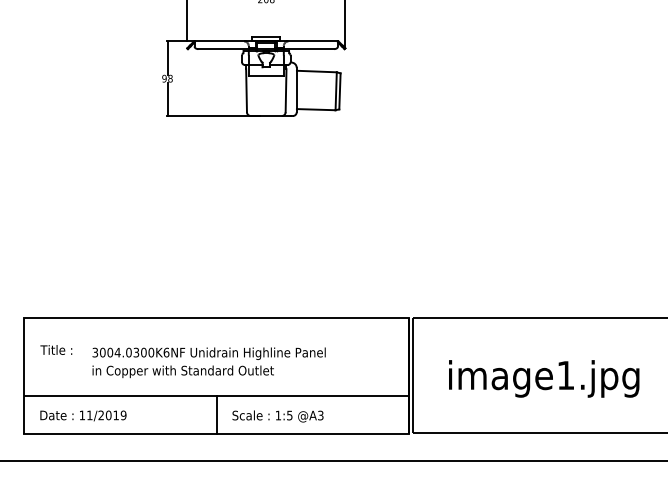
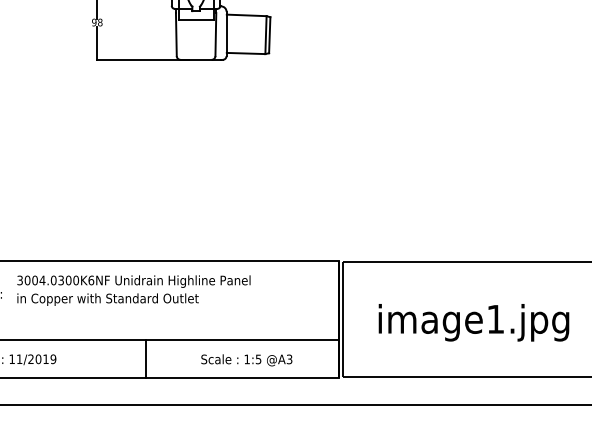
text: (208, 362) -> (133, 290), moved
text: (277, 416) -> (246, 360), moved

